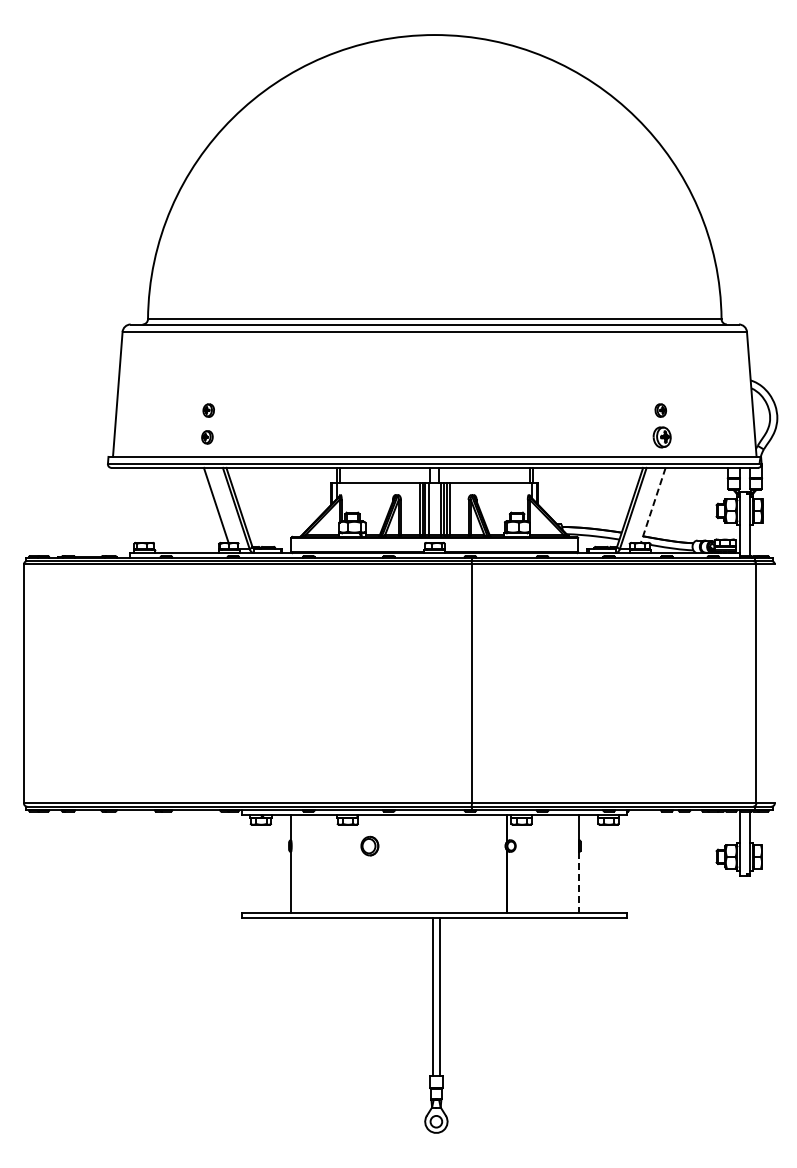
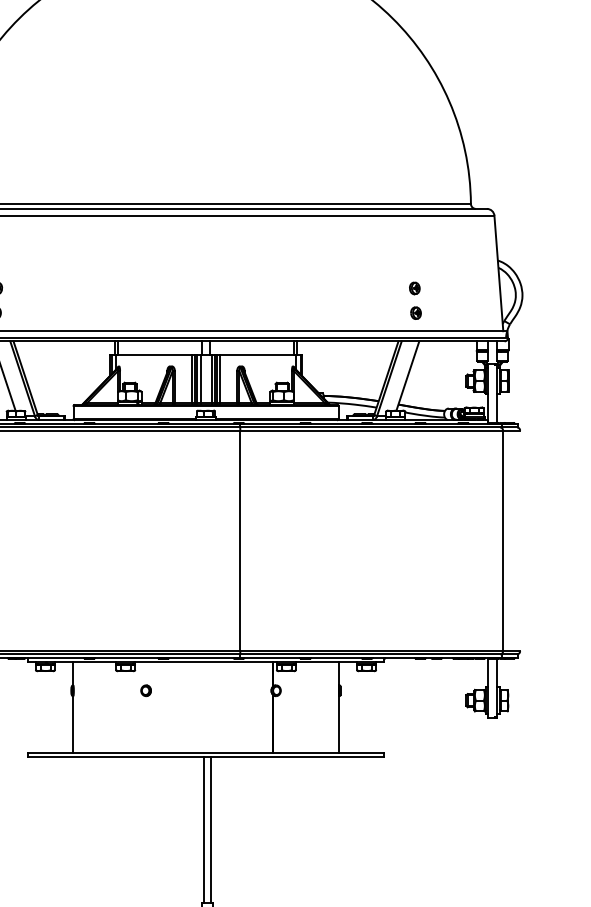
part: (661, 437) -> (415, 313), size x0.62
line: (653, 505) -> (408, 376), dashed -> solid
part: (369, 845) -> (145, 690), size x0.62
line: (579, 882) -> (339, 724), dashed -> solid

